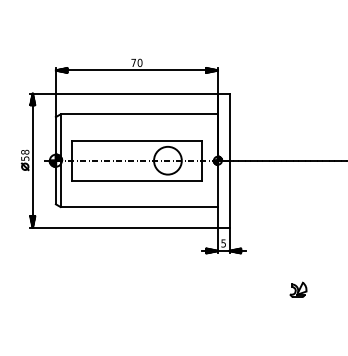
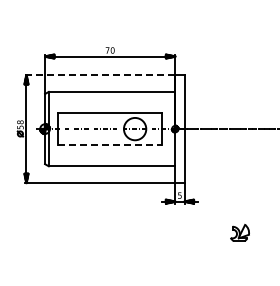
line: (124, 94) -> (100, 75), solid -> dashed
line: (137, 181) -> (110, 145), solid -> dashed
part: (297, 289) -> (239, 232), size x1.4

